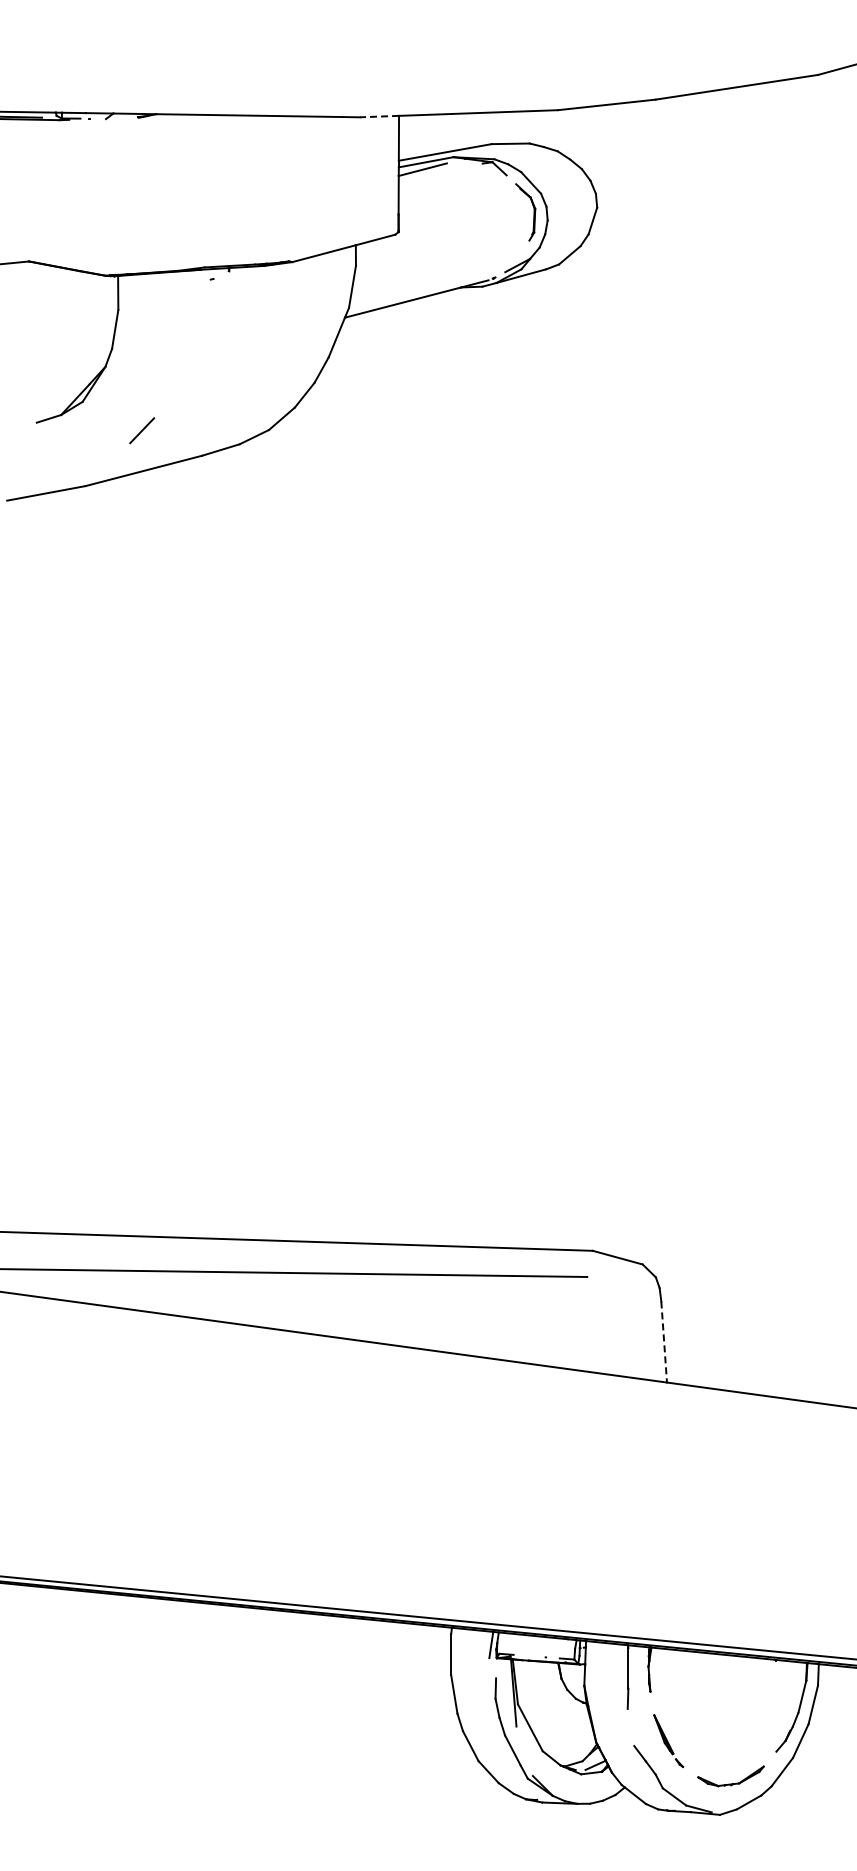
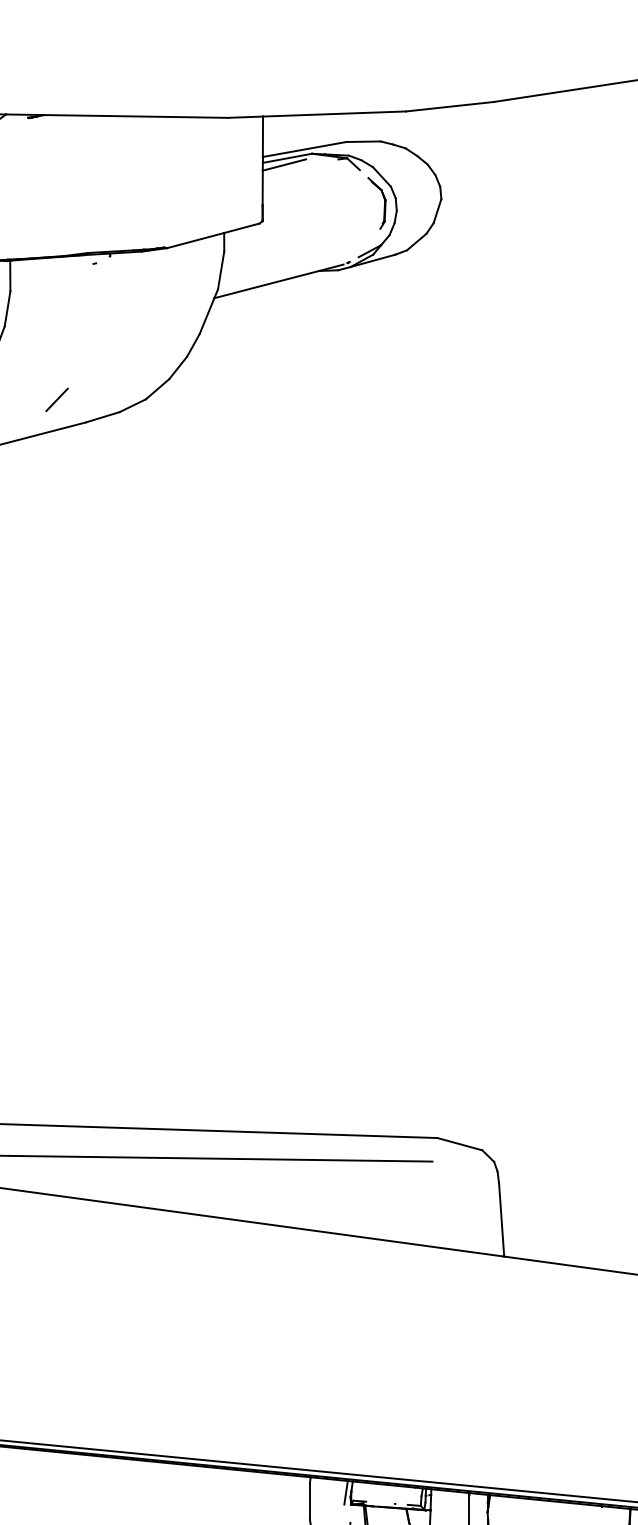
line: (379, 116) -> (245, 117), dashed -> solid
line: (142, 430) -> (57, 399), moved
line: (664, 1342) -> (501, 1220), dashed -> solid

